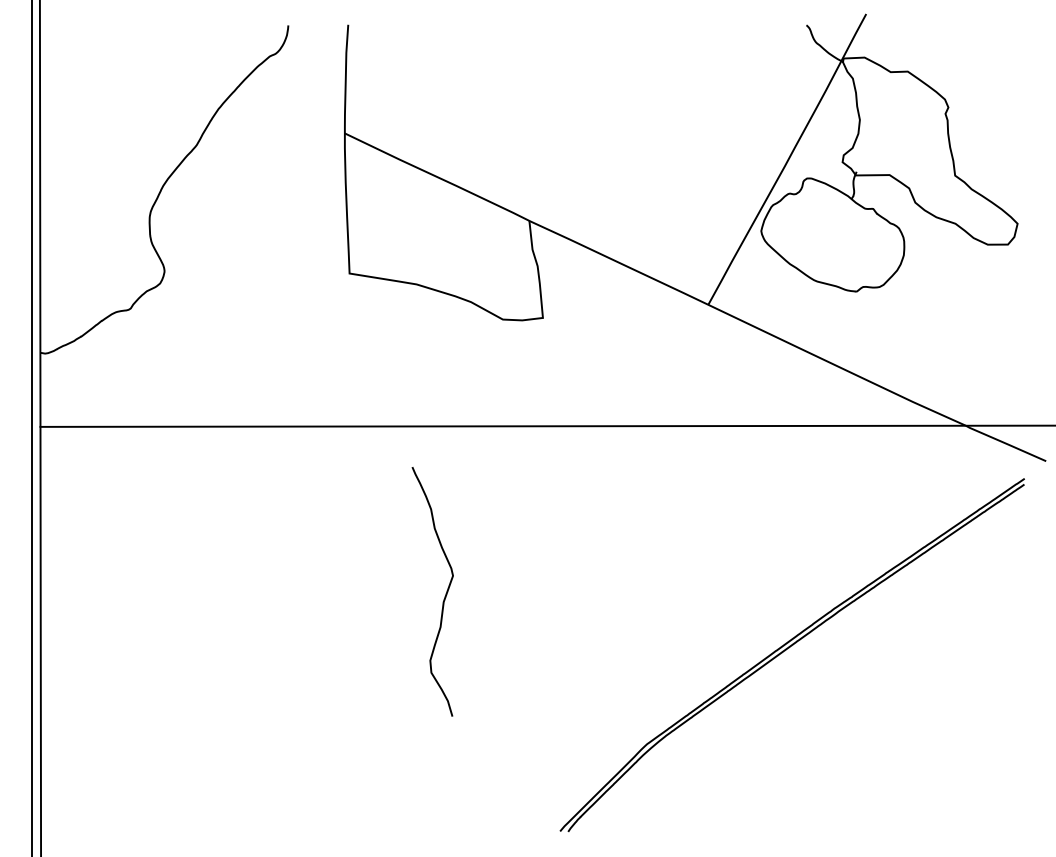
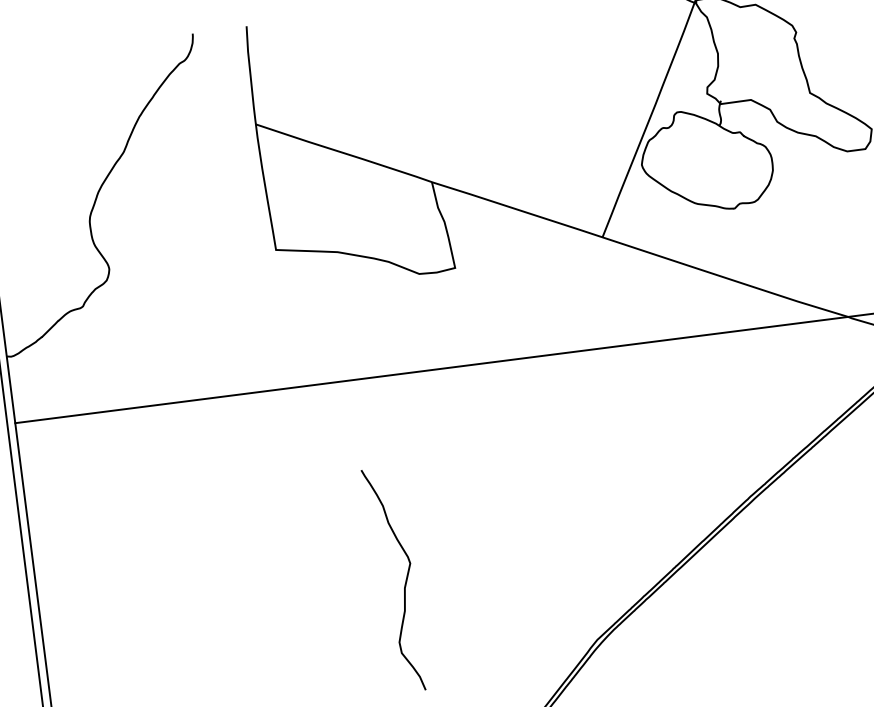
curve: (444, 596) -> (404, 583), moved

